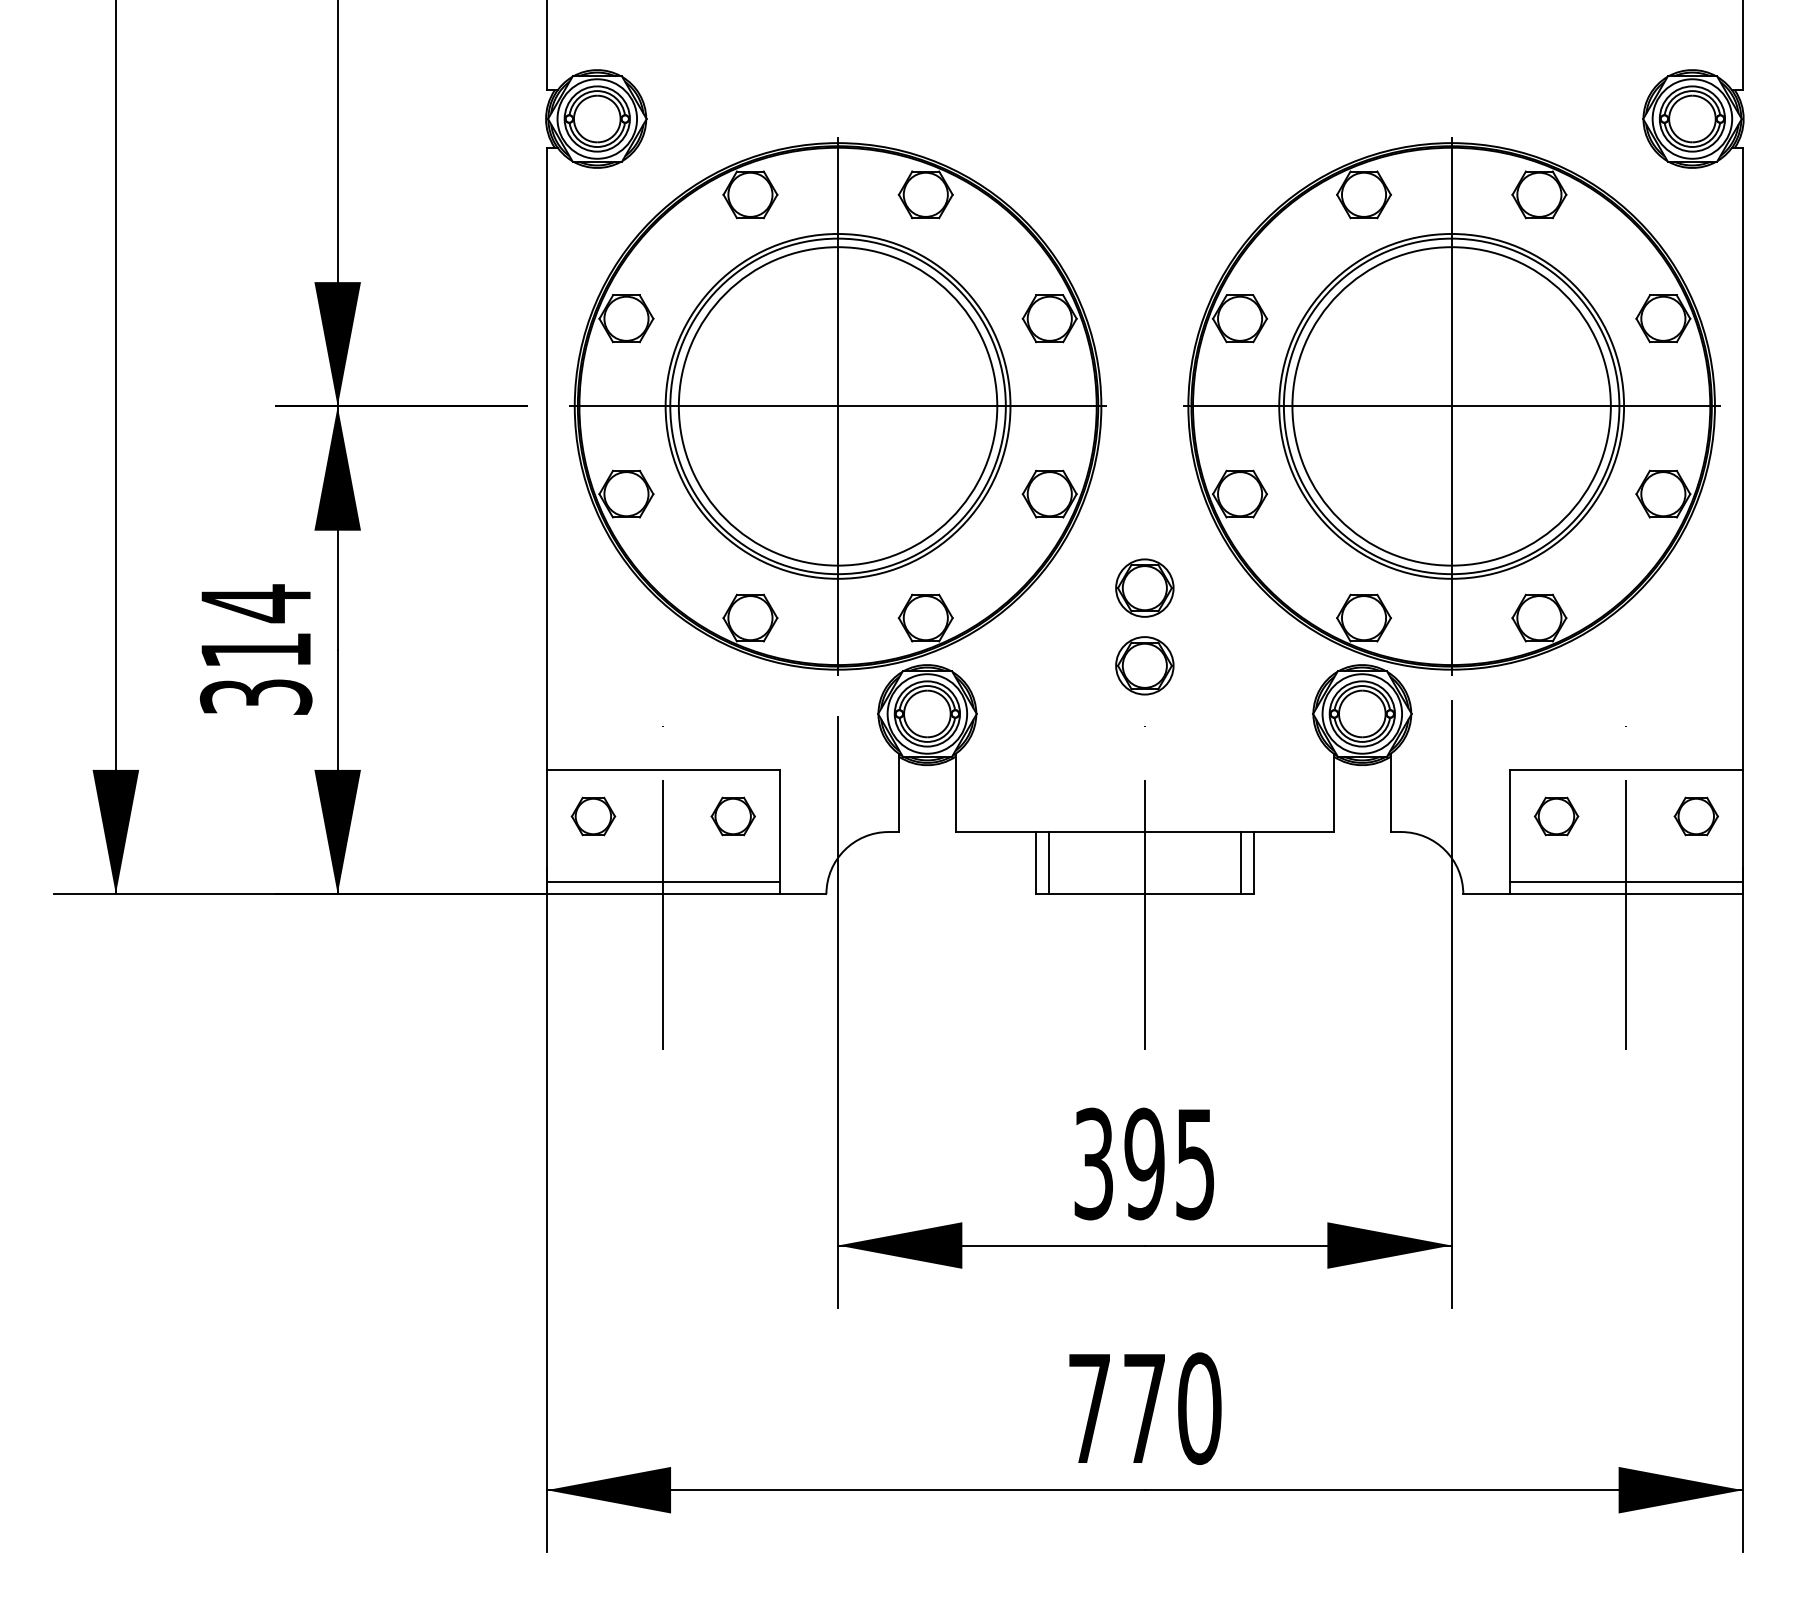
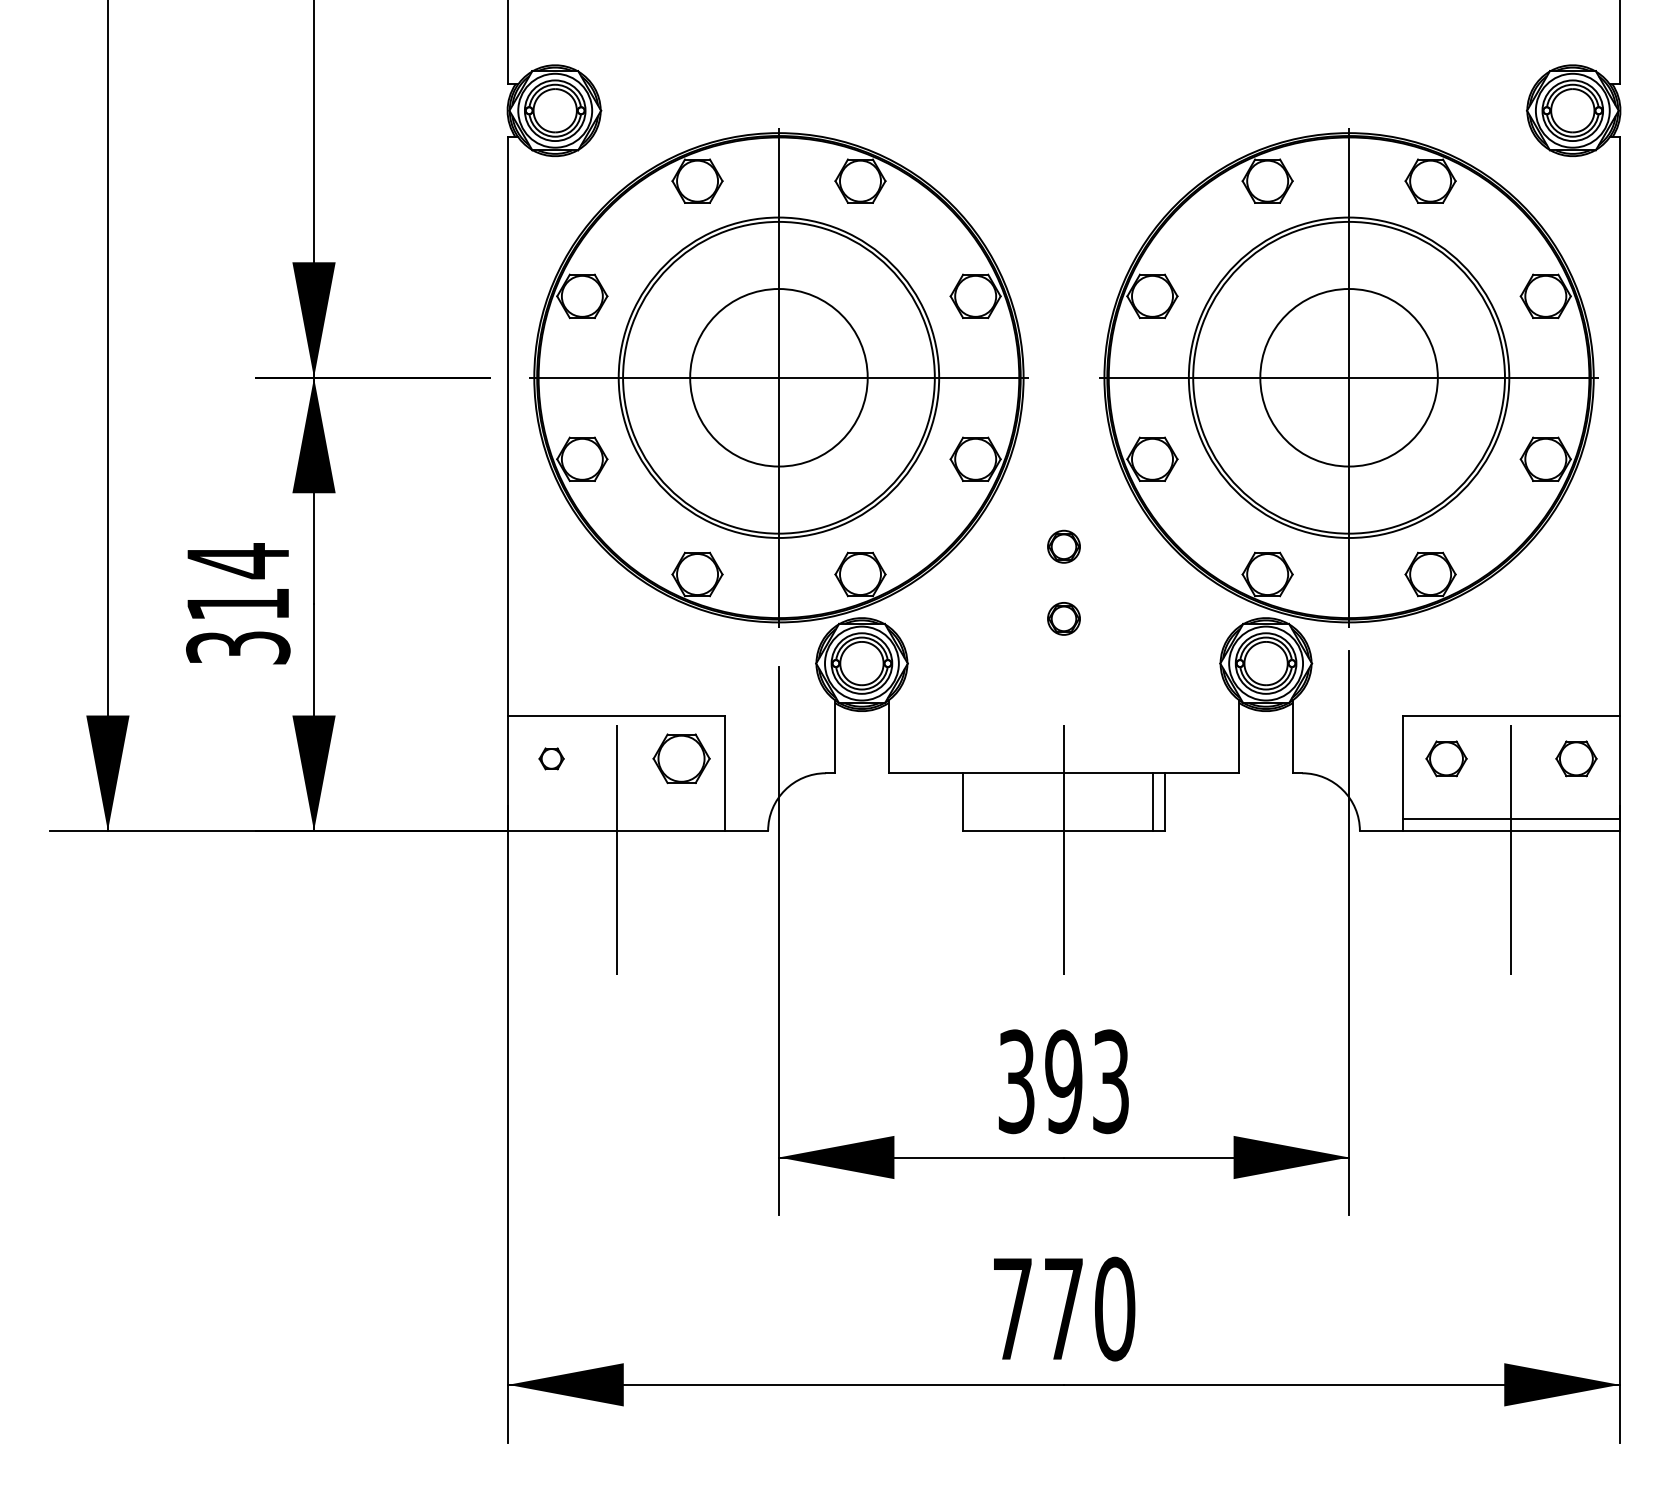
circle: (837, 406) -> (778, 377), size x0.6
circle: (1452, 406) -> (1349, 377), size x0.6
part: (1144, 587) -> (1063, 546), size x0.6
part: (1144, 665) -> (1063, 618), size x0.6
part: (593, 816) -> (551, 758), size x0.6
part: (733, 816) -> (681, 758), size x1.4
line: (1048, 863) -> (974, 802), removed
line: (663, 881) -> (616, 819), removed
text: (1194, 1163) -> (1110, 1081), 395 -> 393

